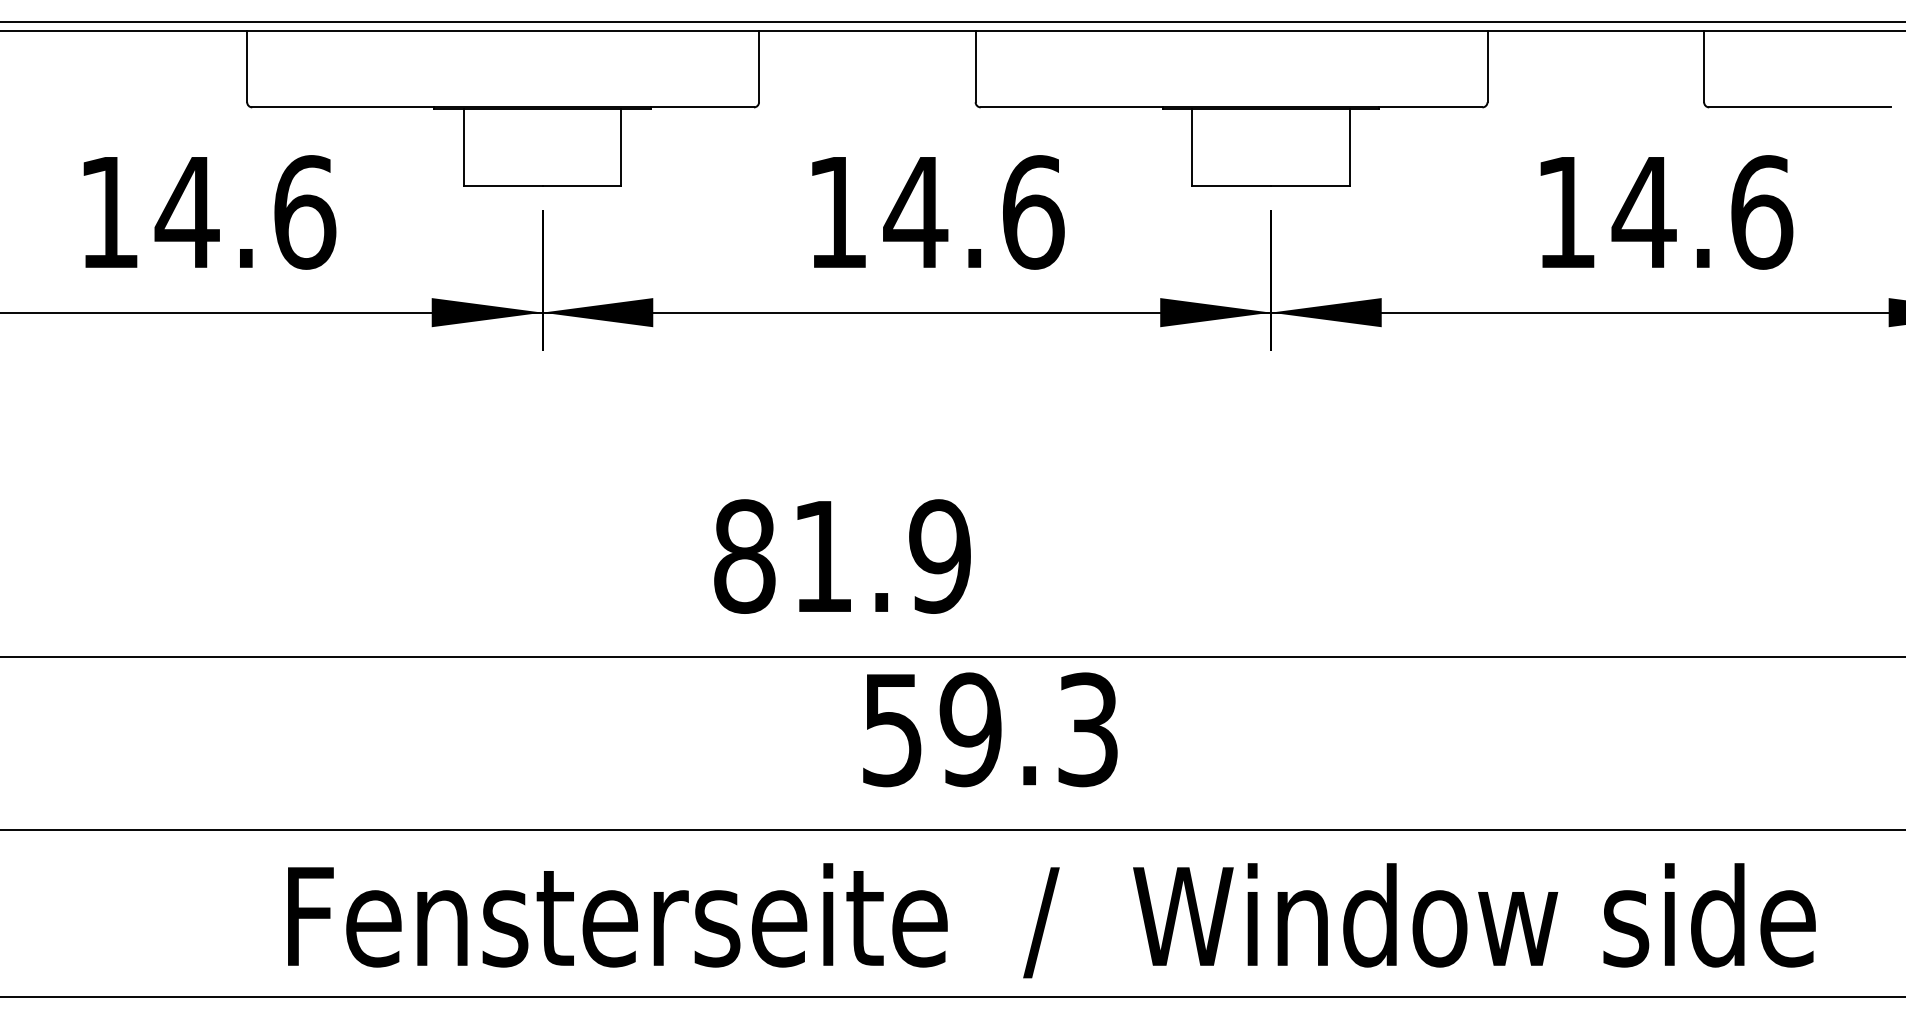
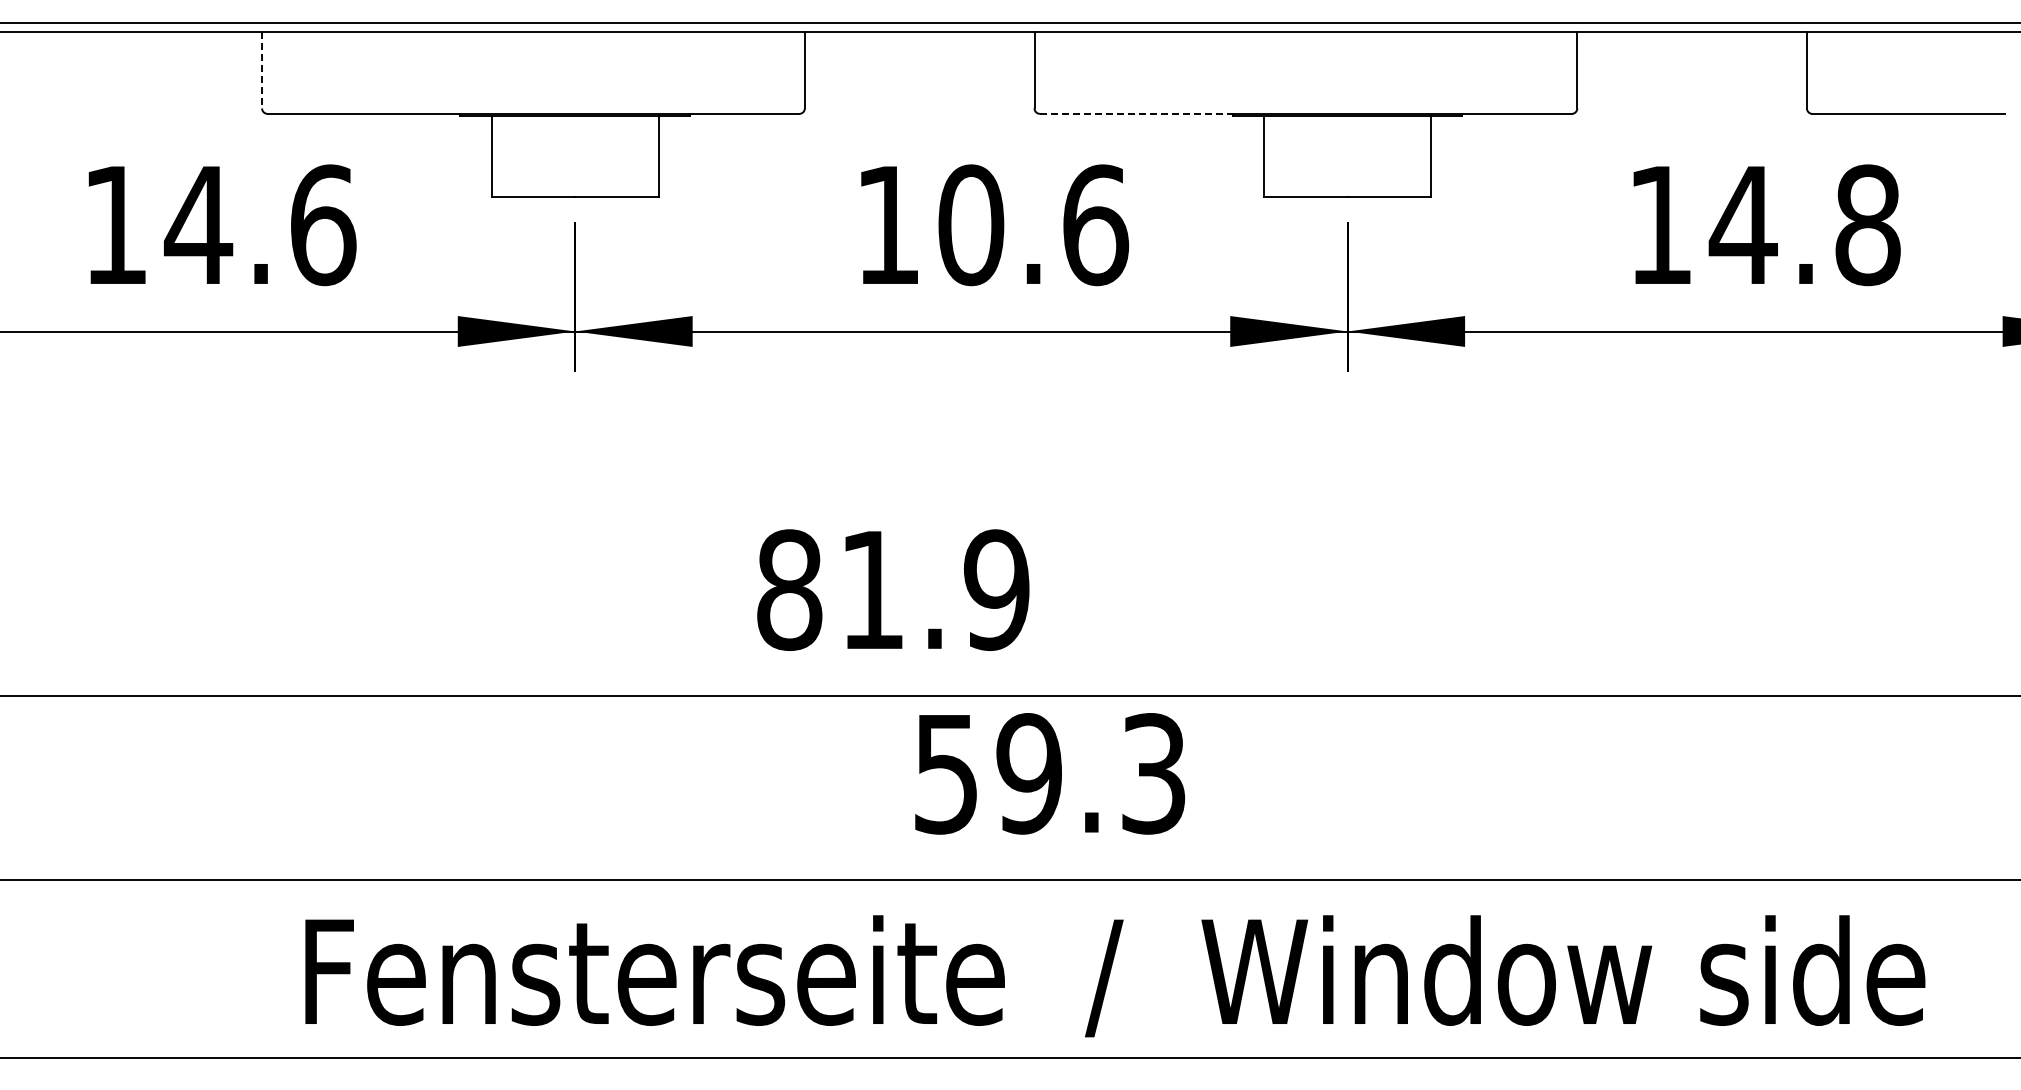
line: (247, 66) -> (262, 70), solid -> dashed
line: (1071, 107) -> (1136, 113), solid -> dashed
text: (915, 212) -> (970, 225), 14.6 -> 10.6
text: (1762, 212) -> (1868, 225), 14.6 -> 14.8

